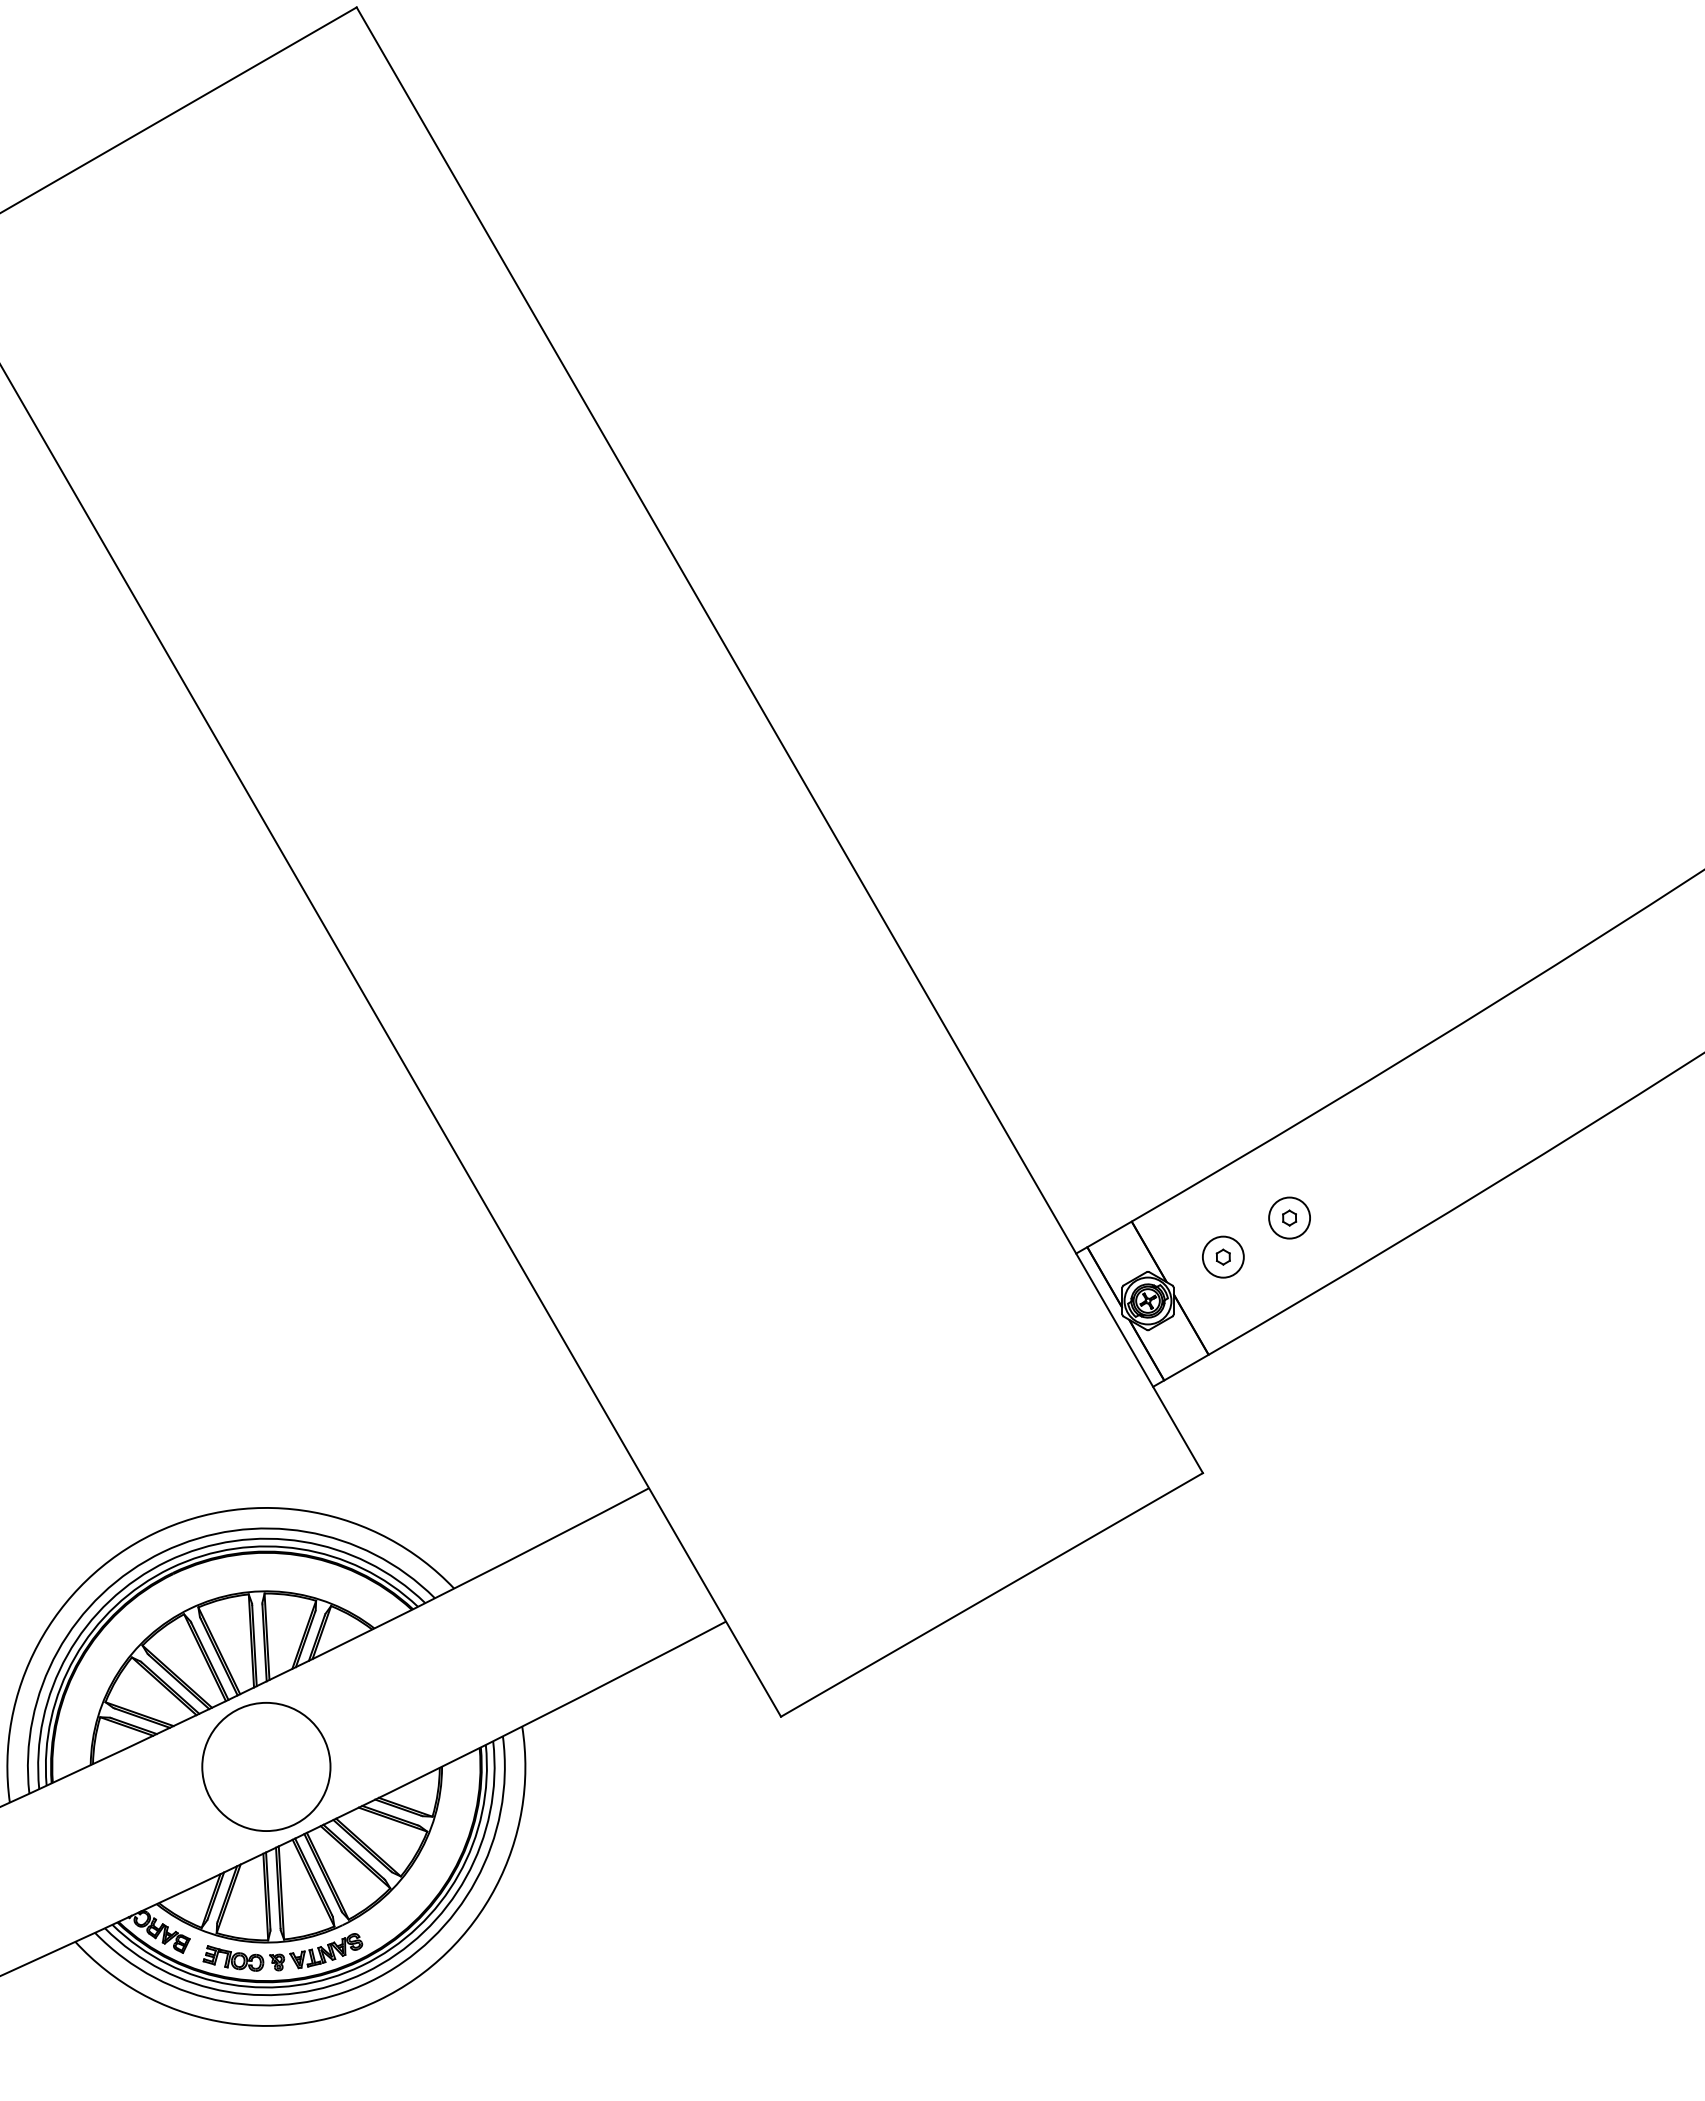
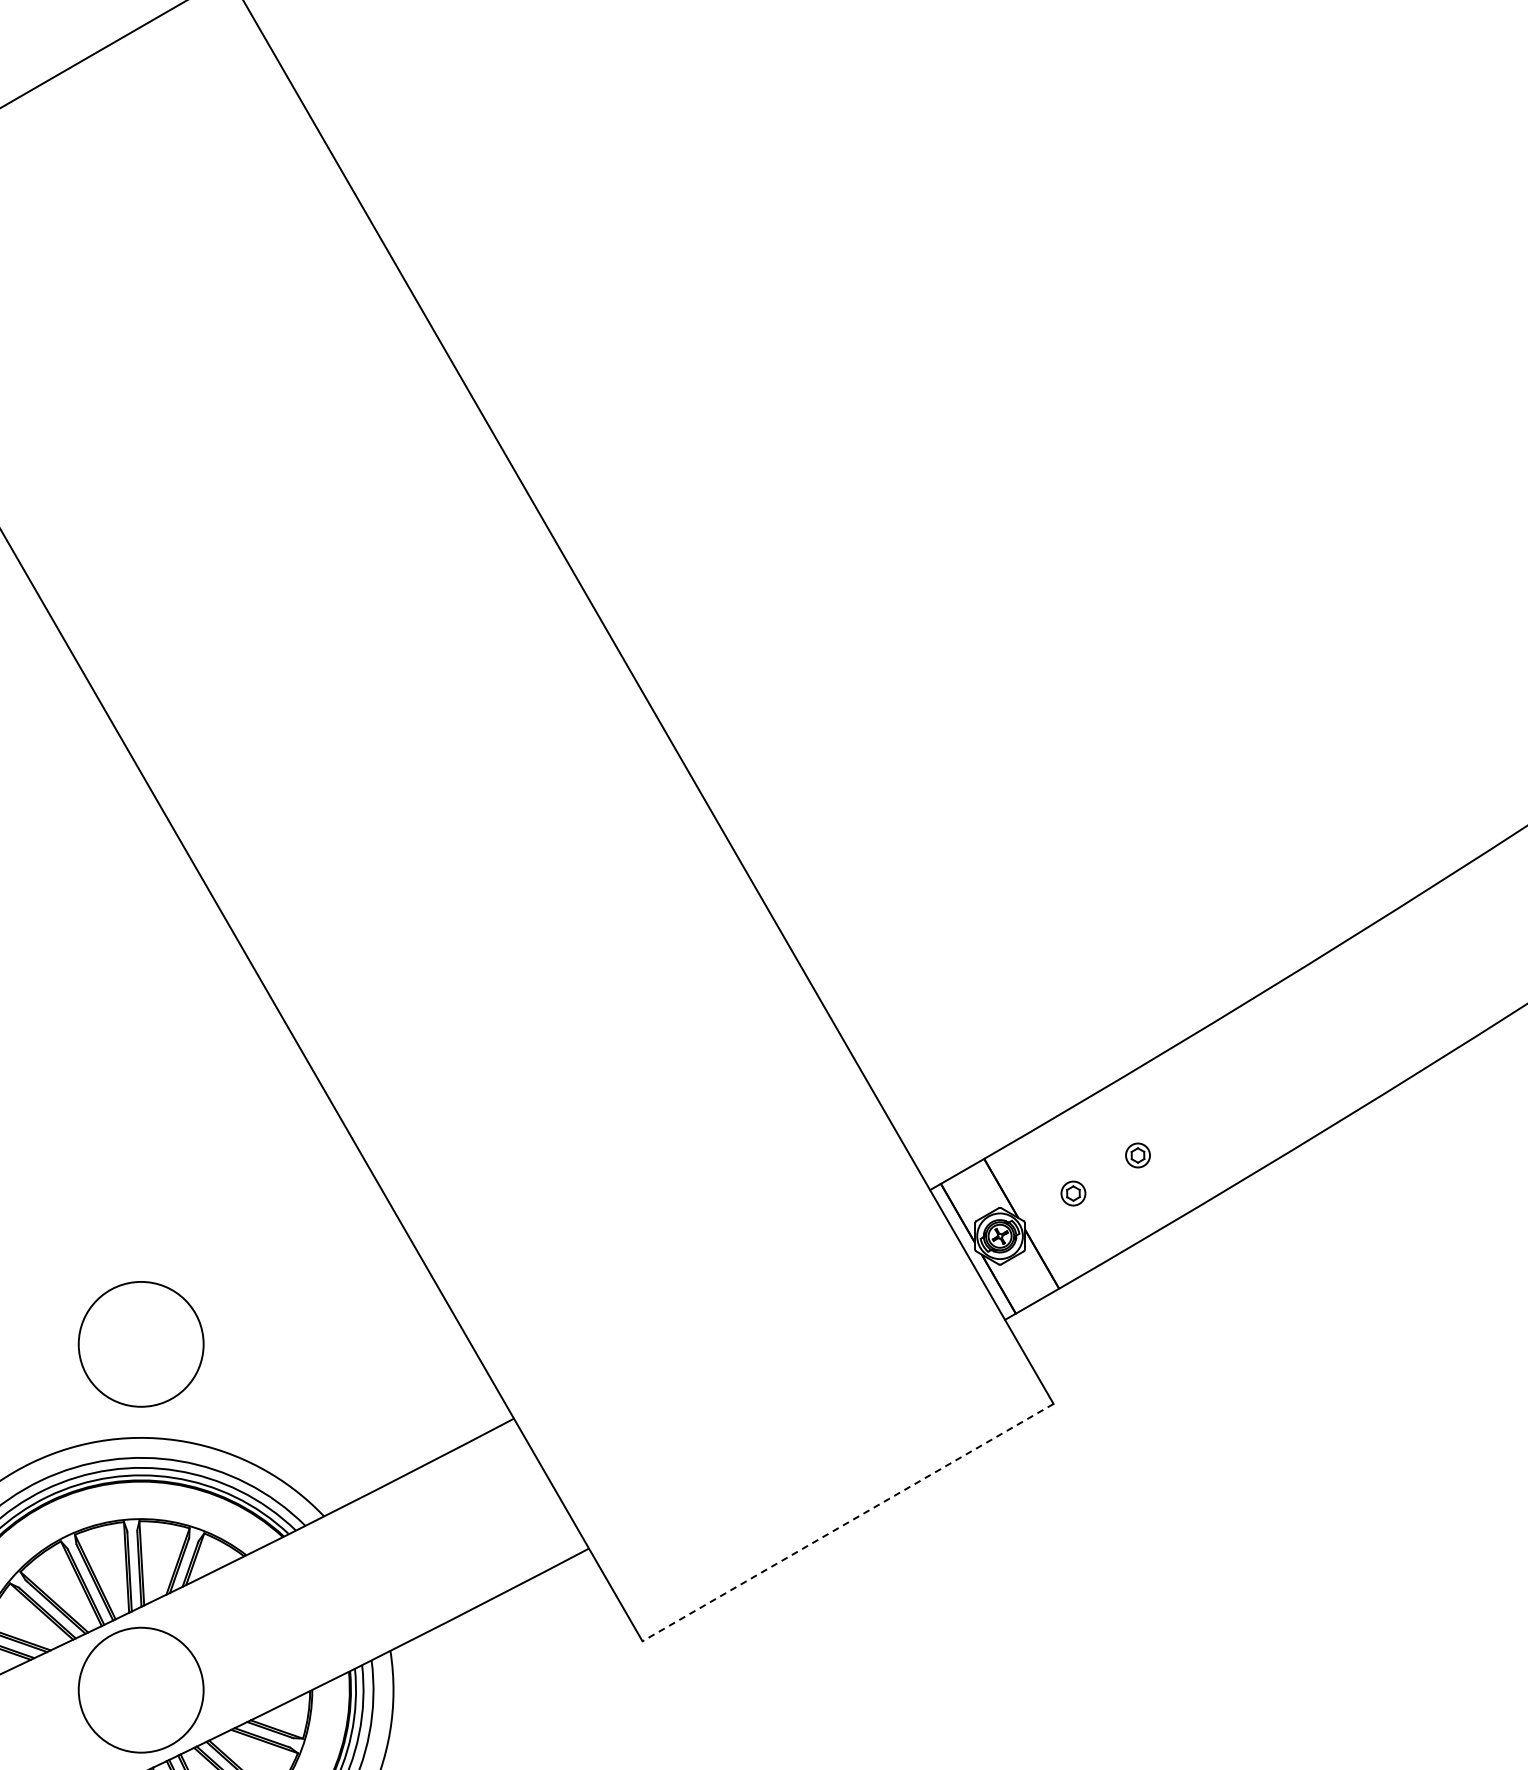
circle: (1289, 1217) -> (1137, 1154), size x0.6
circle: (1222, 1256) -> (1072, 1192), size x0.6
circle: (266, 1411) -> (141, 1343), added
line: (991, 1594) -> (847, 1522), solid -> dashed

